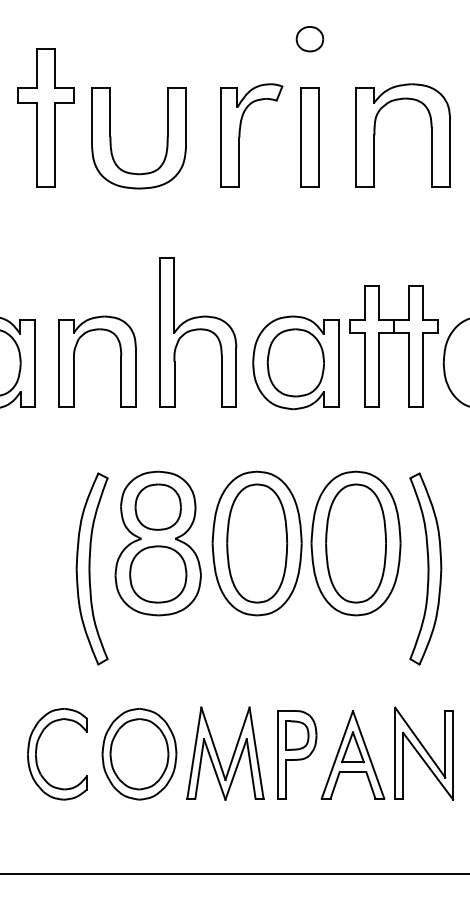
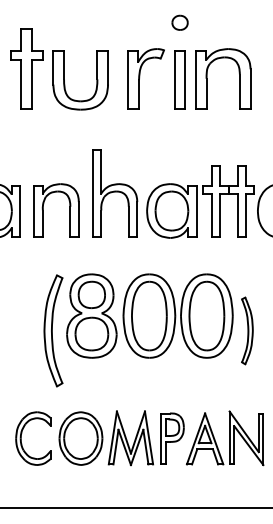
part: (376, 134) -> (207, 78), moved
part: (425, 568) -> (247, 330), size x0.6

